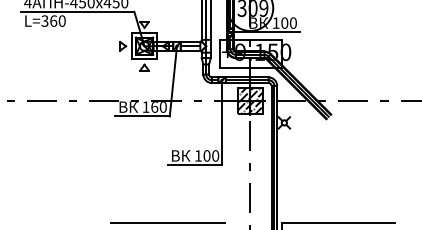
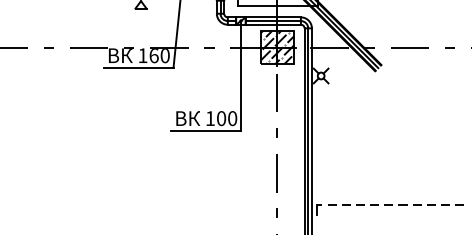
line: (167, 223) -> (170, 205), removed
line: (338, 223) -> (390, 205), solid -> dashed

